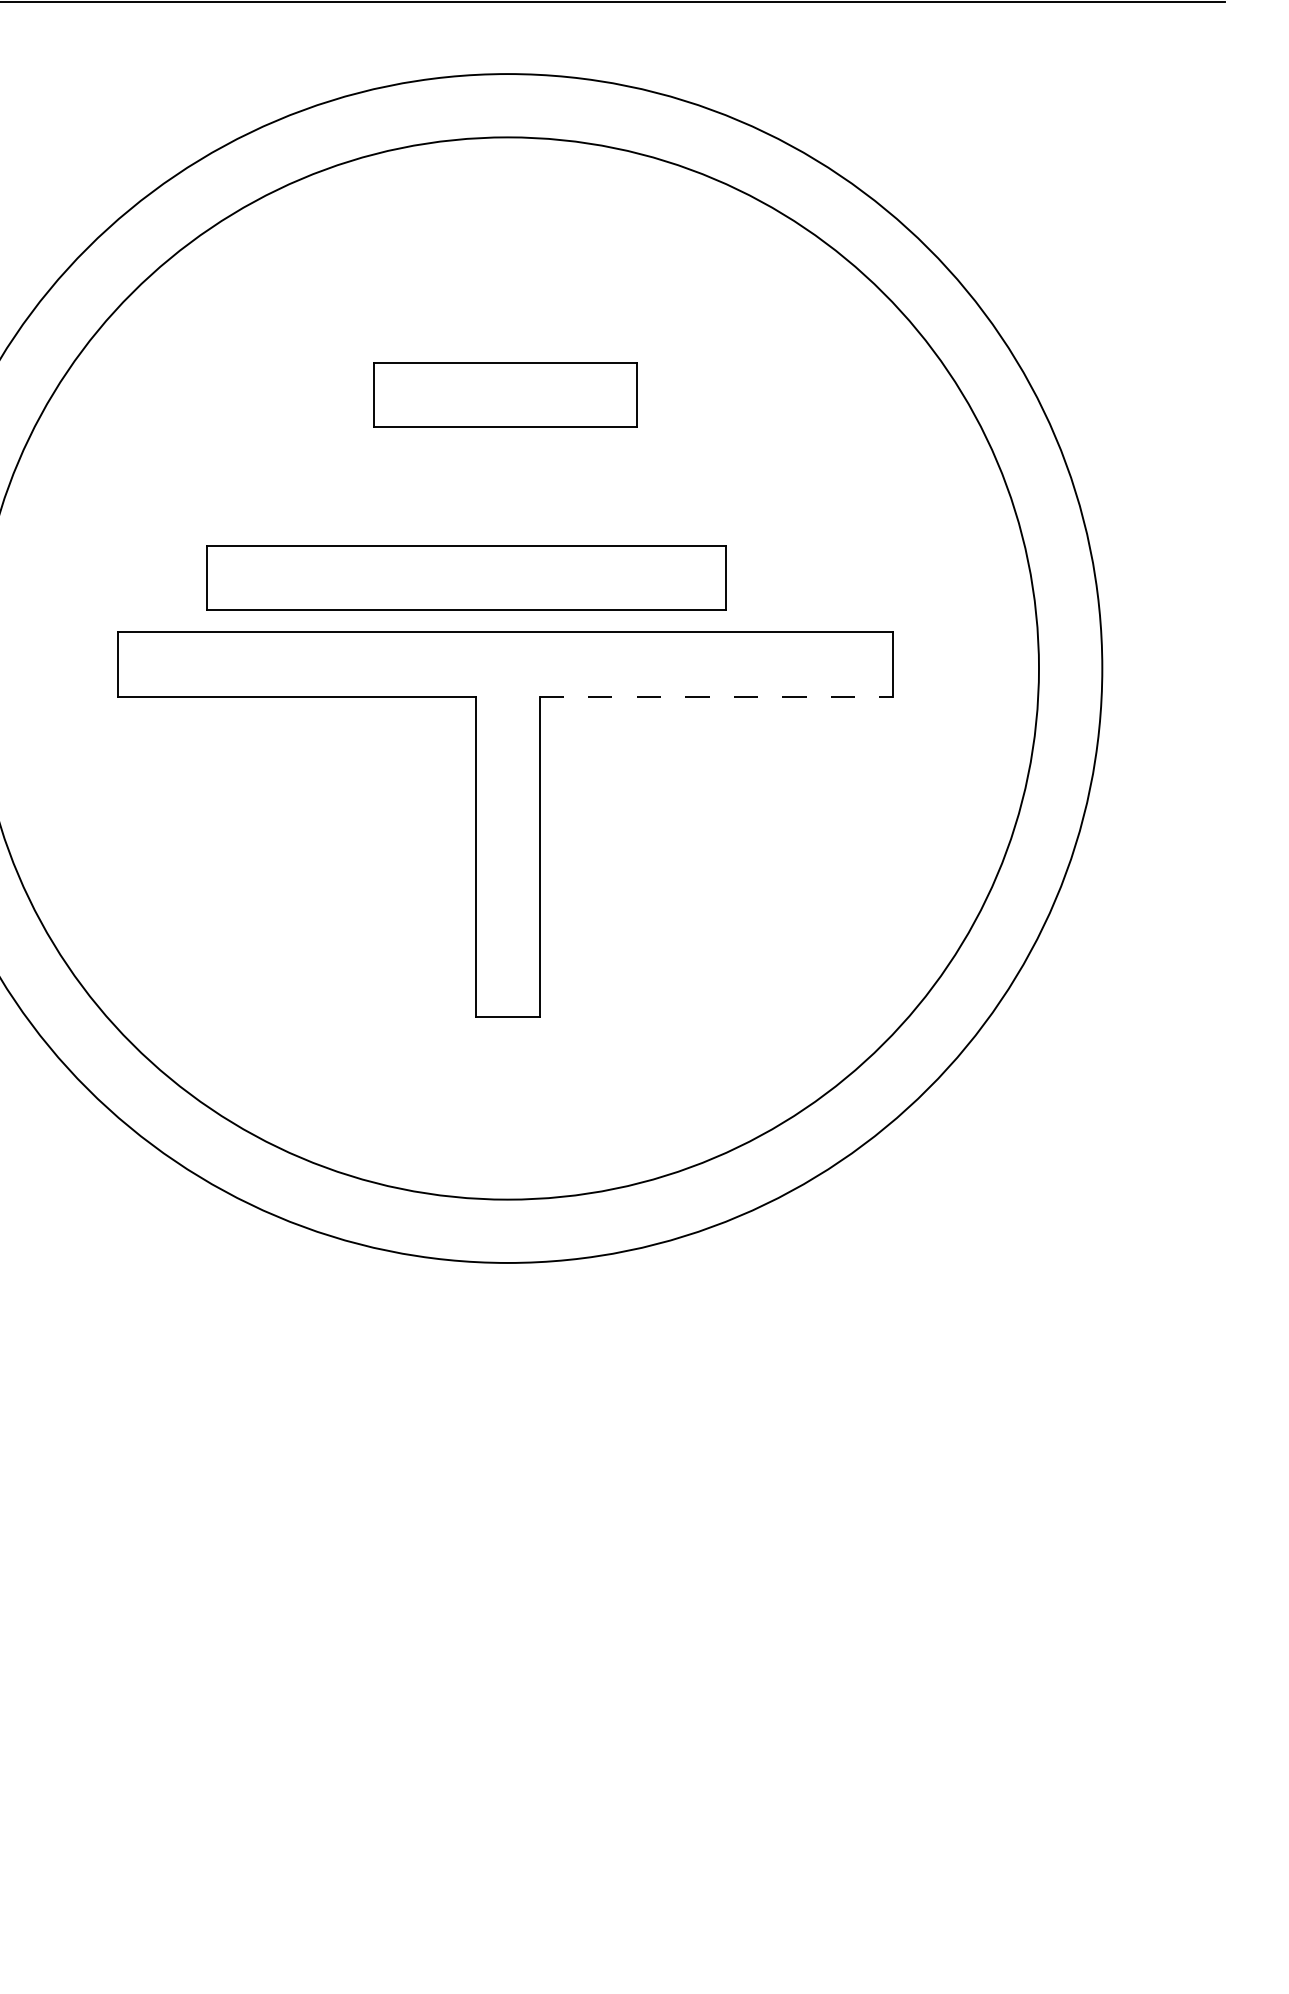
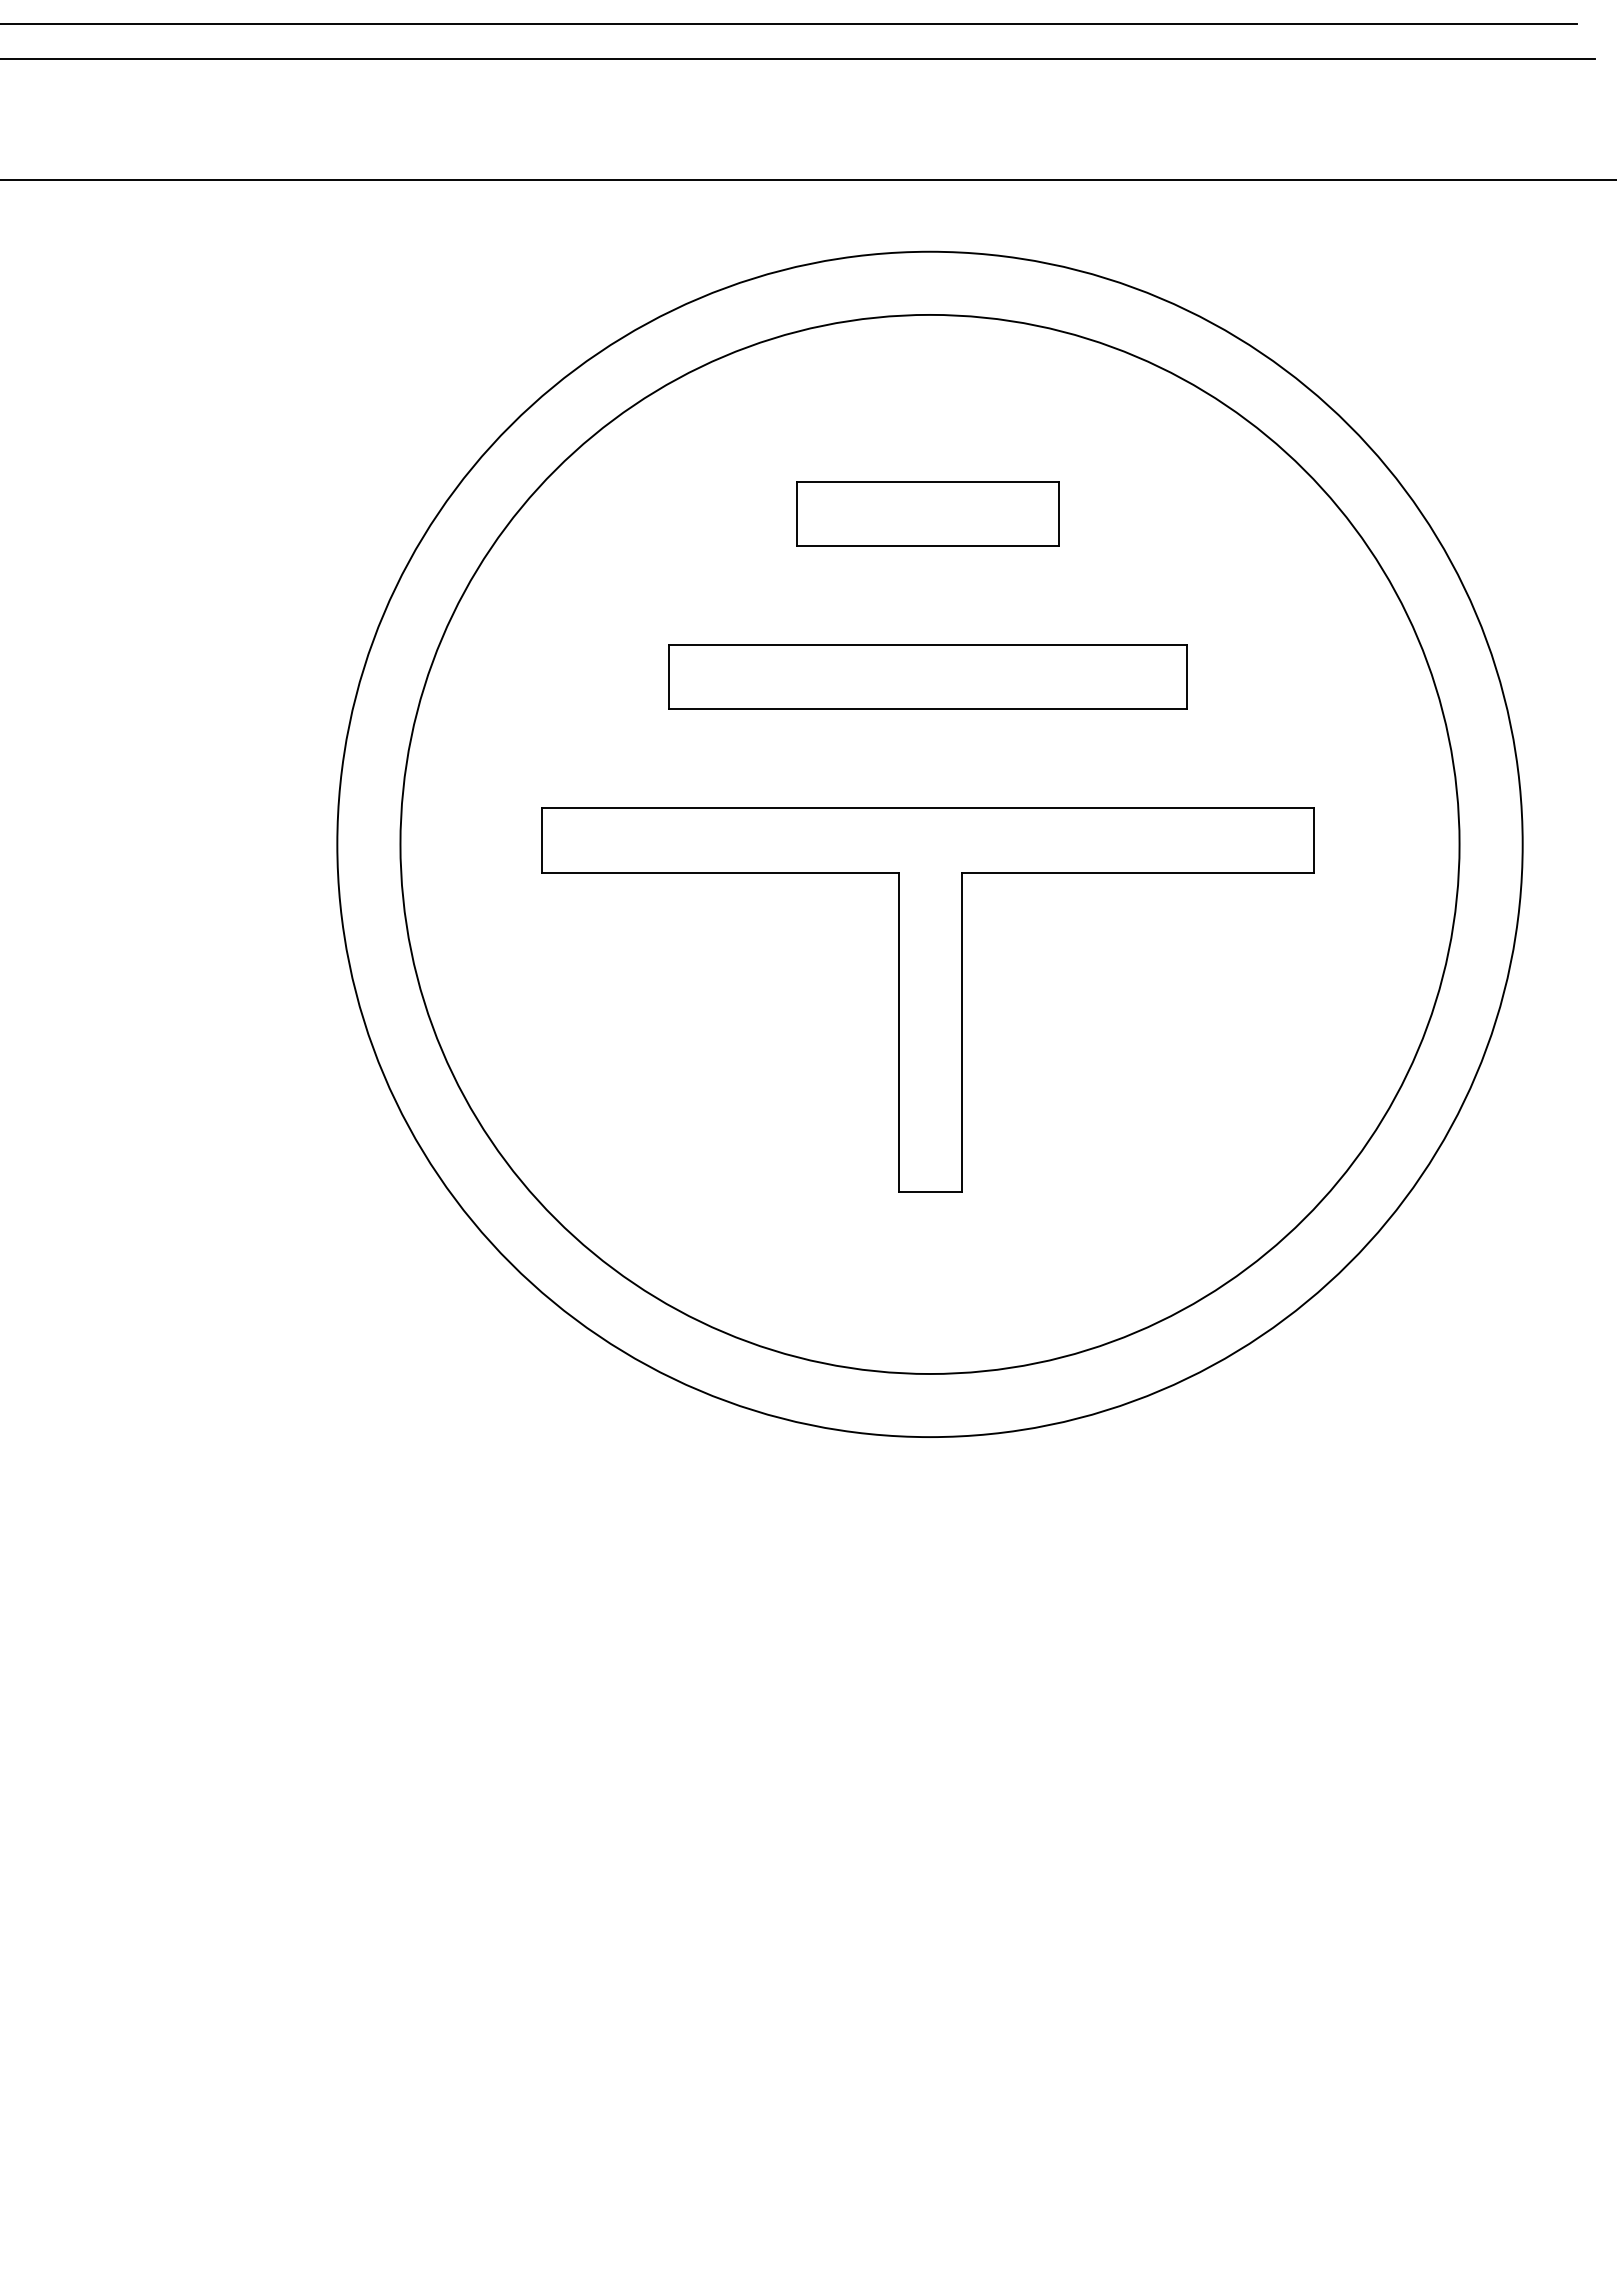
part: (505, 394) -> (927, 513), moved
part: (466, 577) -> (927, 676), moved
line: (716, 696) -> (1138, 872), dashed -> solid

